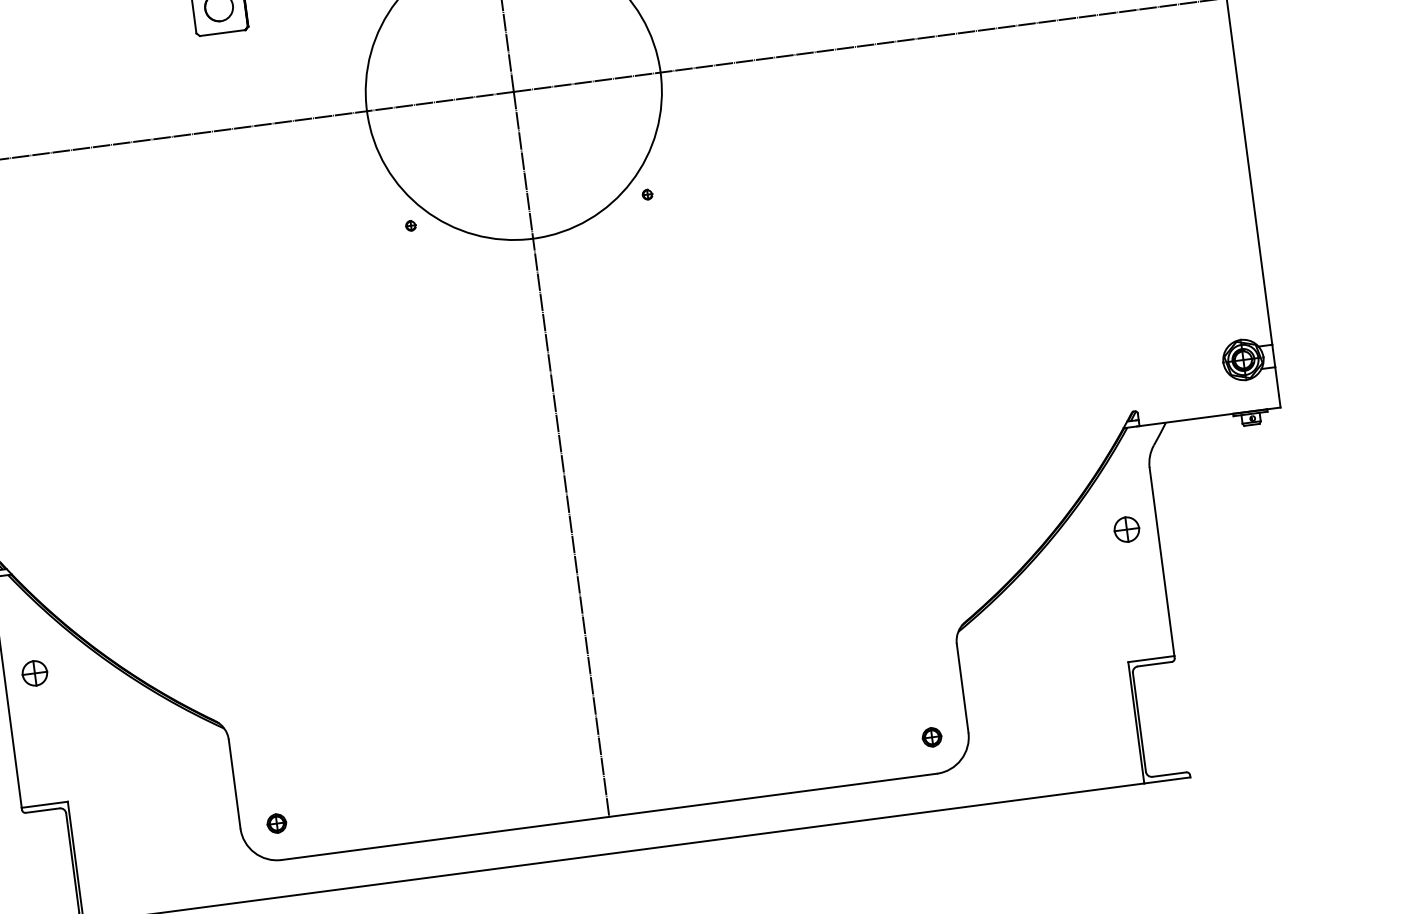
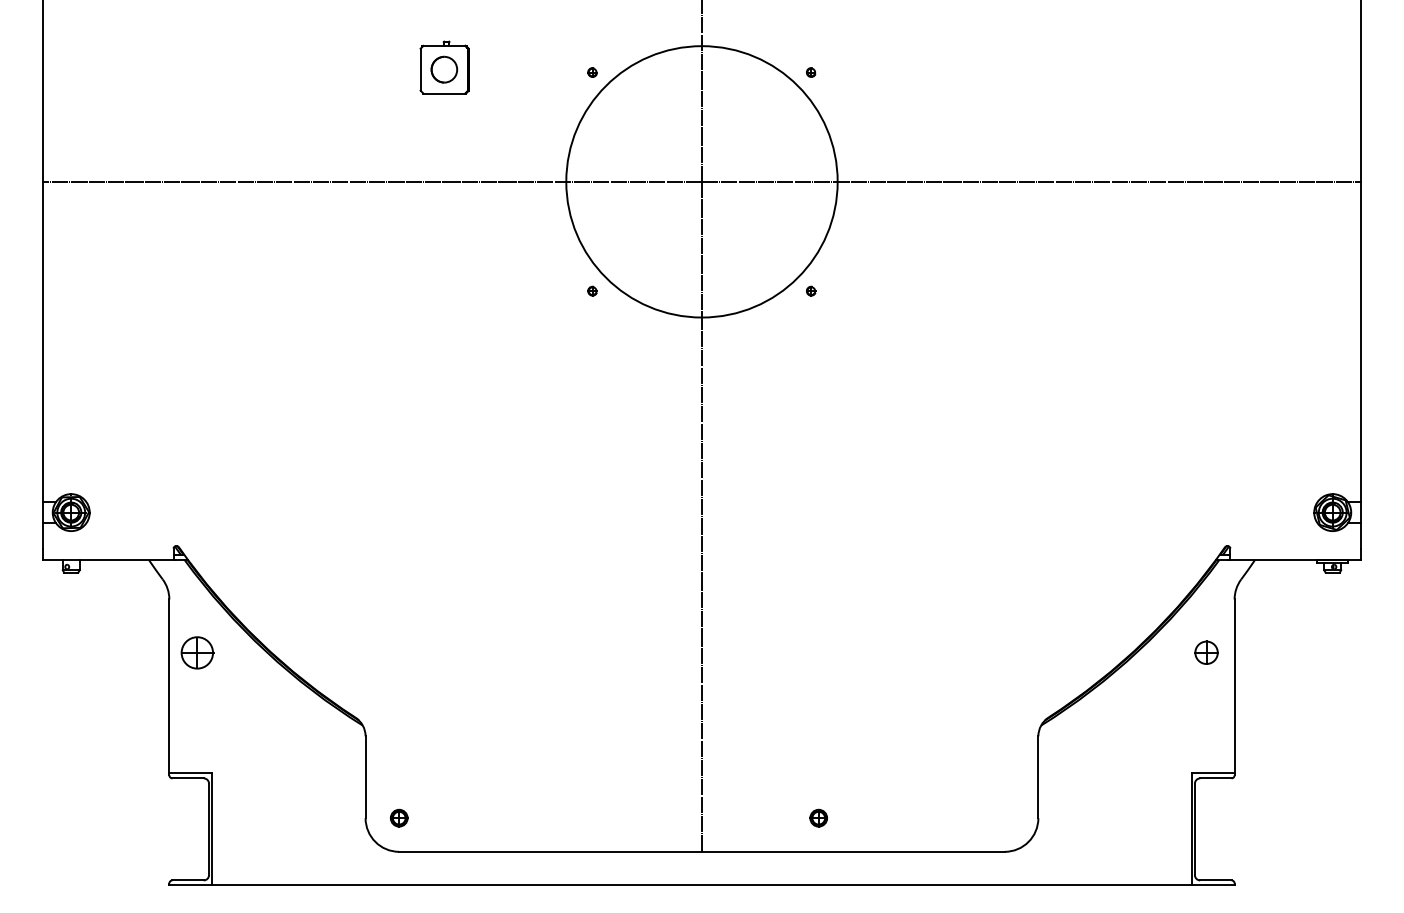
part: (34, 673) -> (197, 652), size x1.4
part: (931, 736) -> (818, 817), moved

